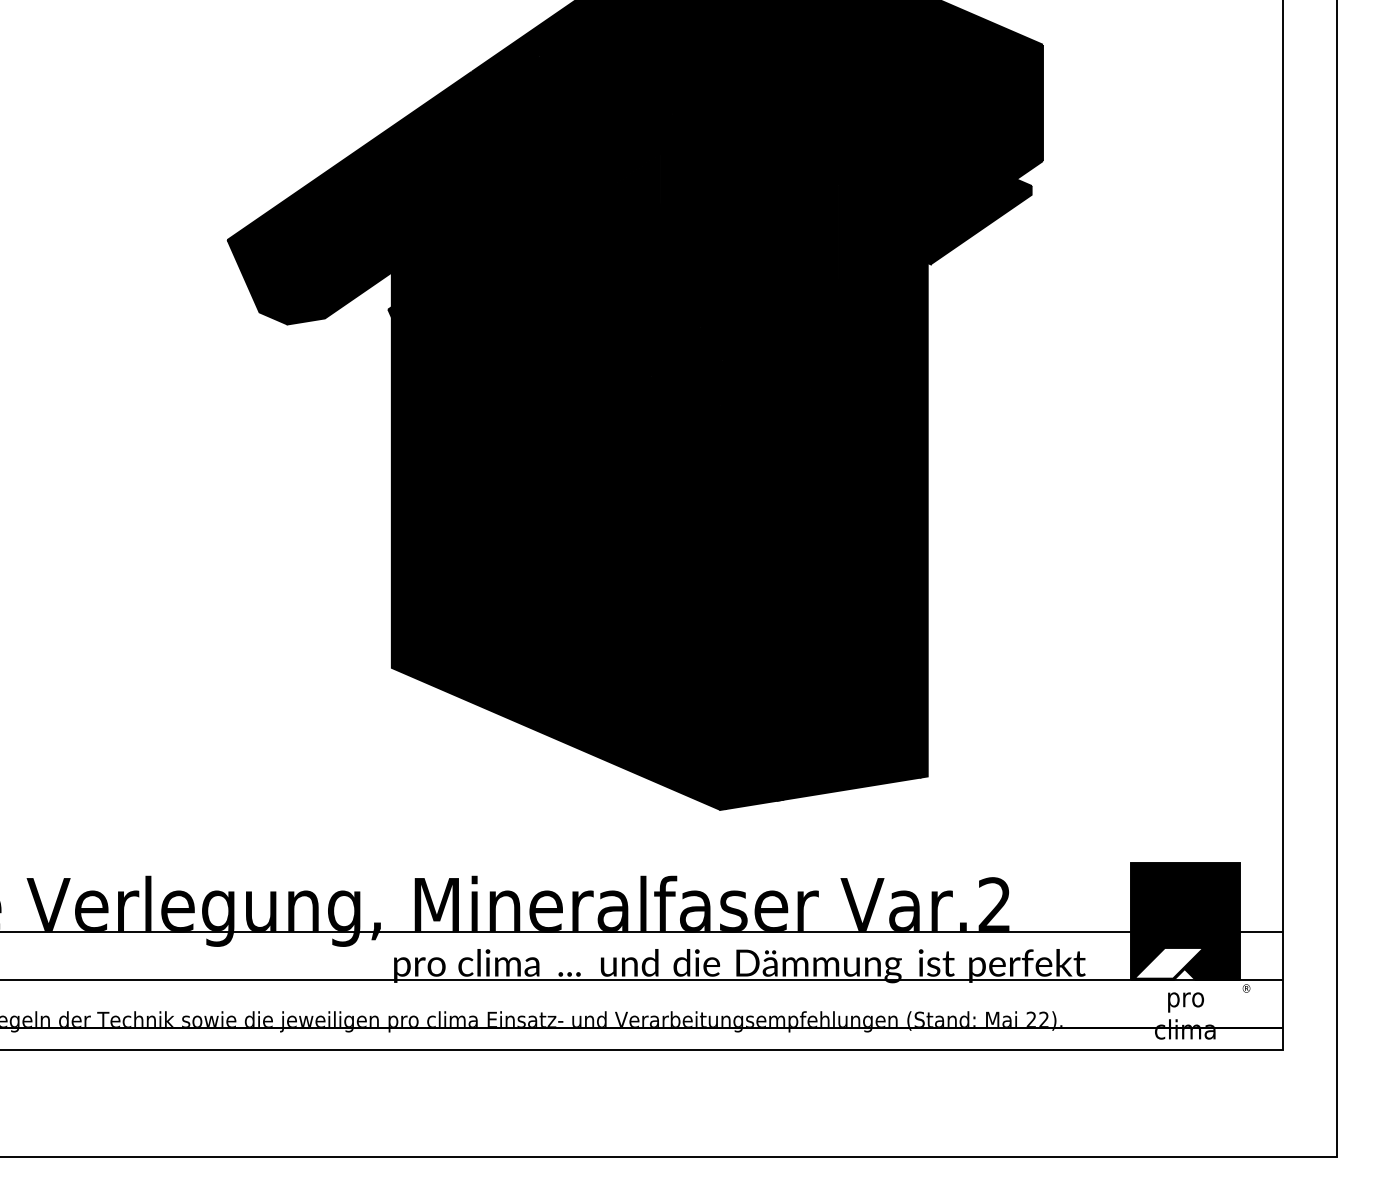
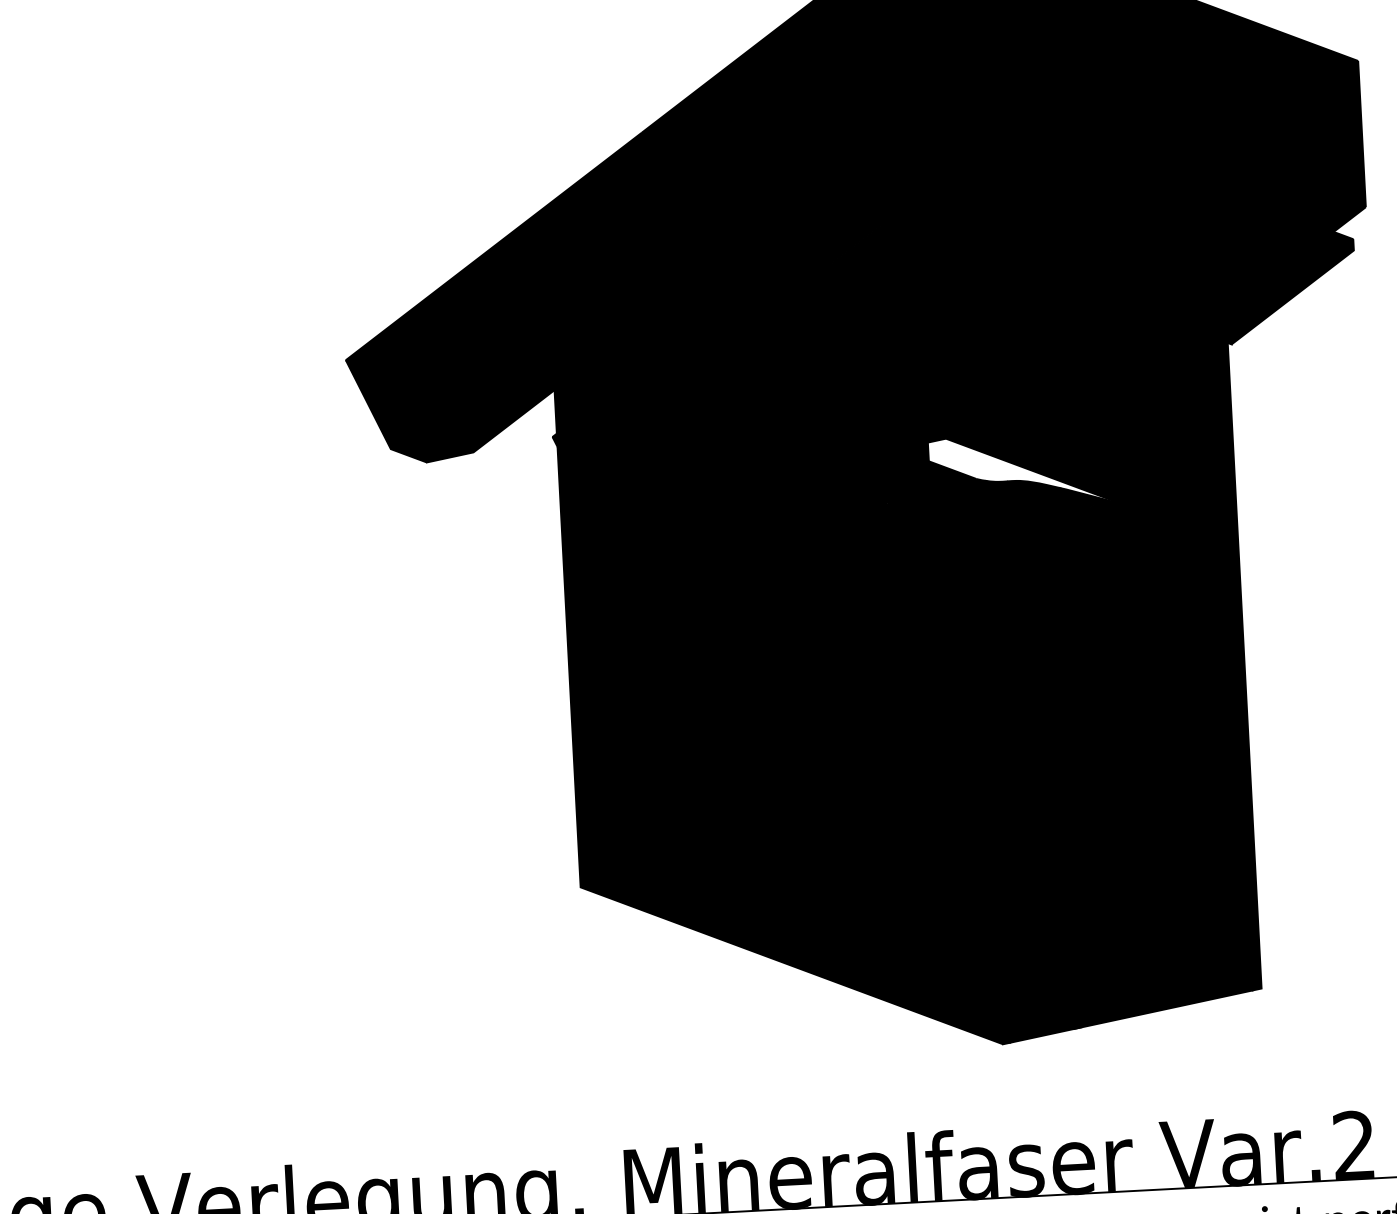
fill: (761, 356) -> (1024, 471), removed

